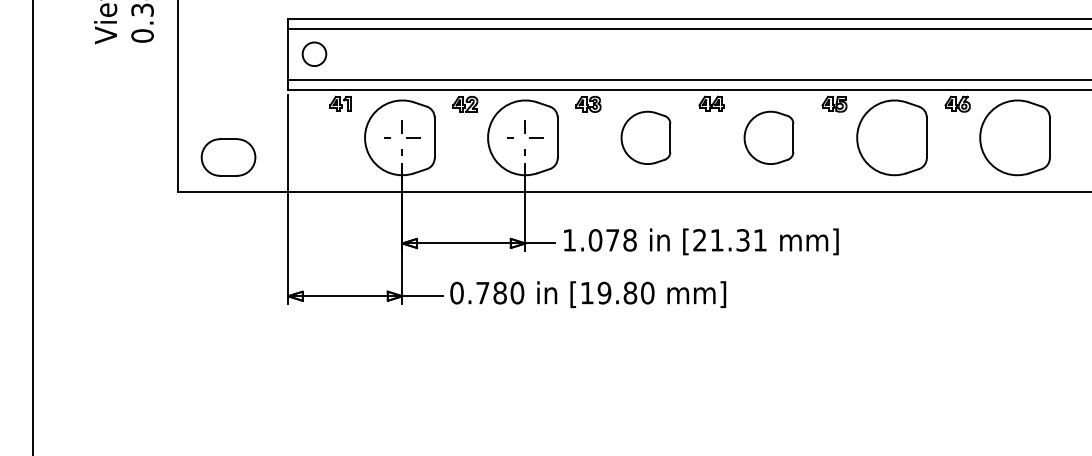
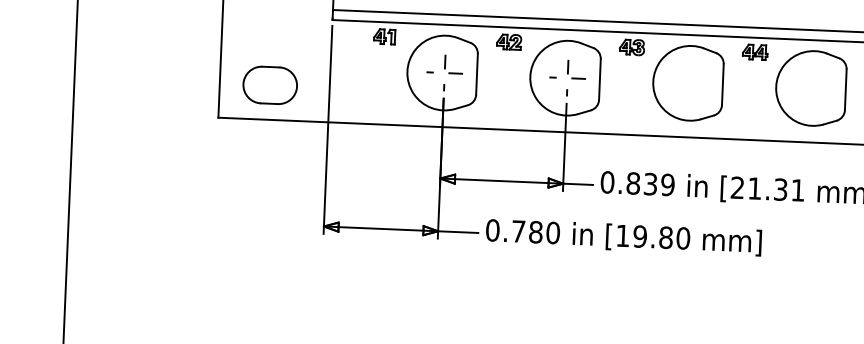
part: (645, 137) -> (687, 82), size x1.43
part: (768, 137) -> (810, 88), size x1.43
text: (599, 240) -> (637, 183), 1.078 -> 0.839

